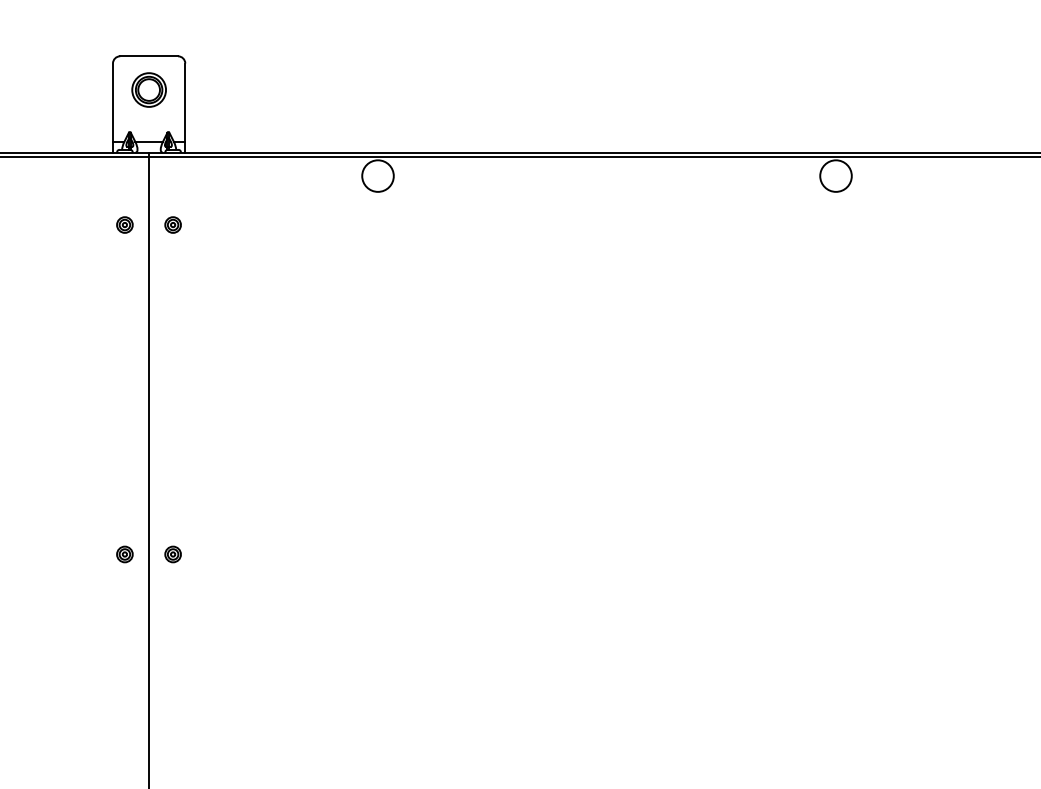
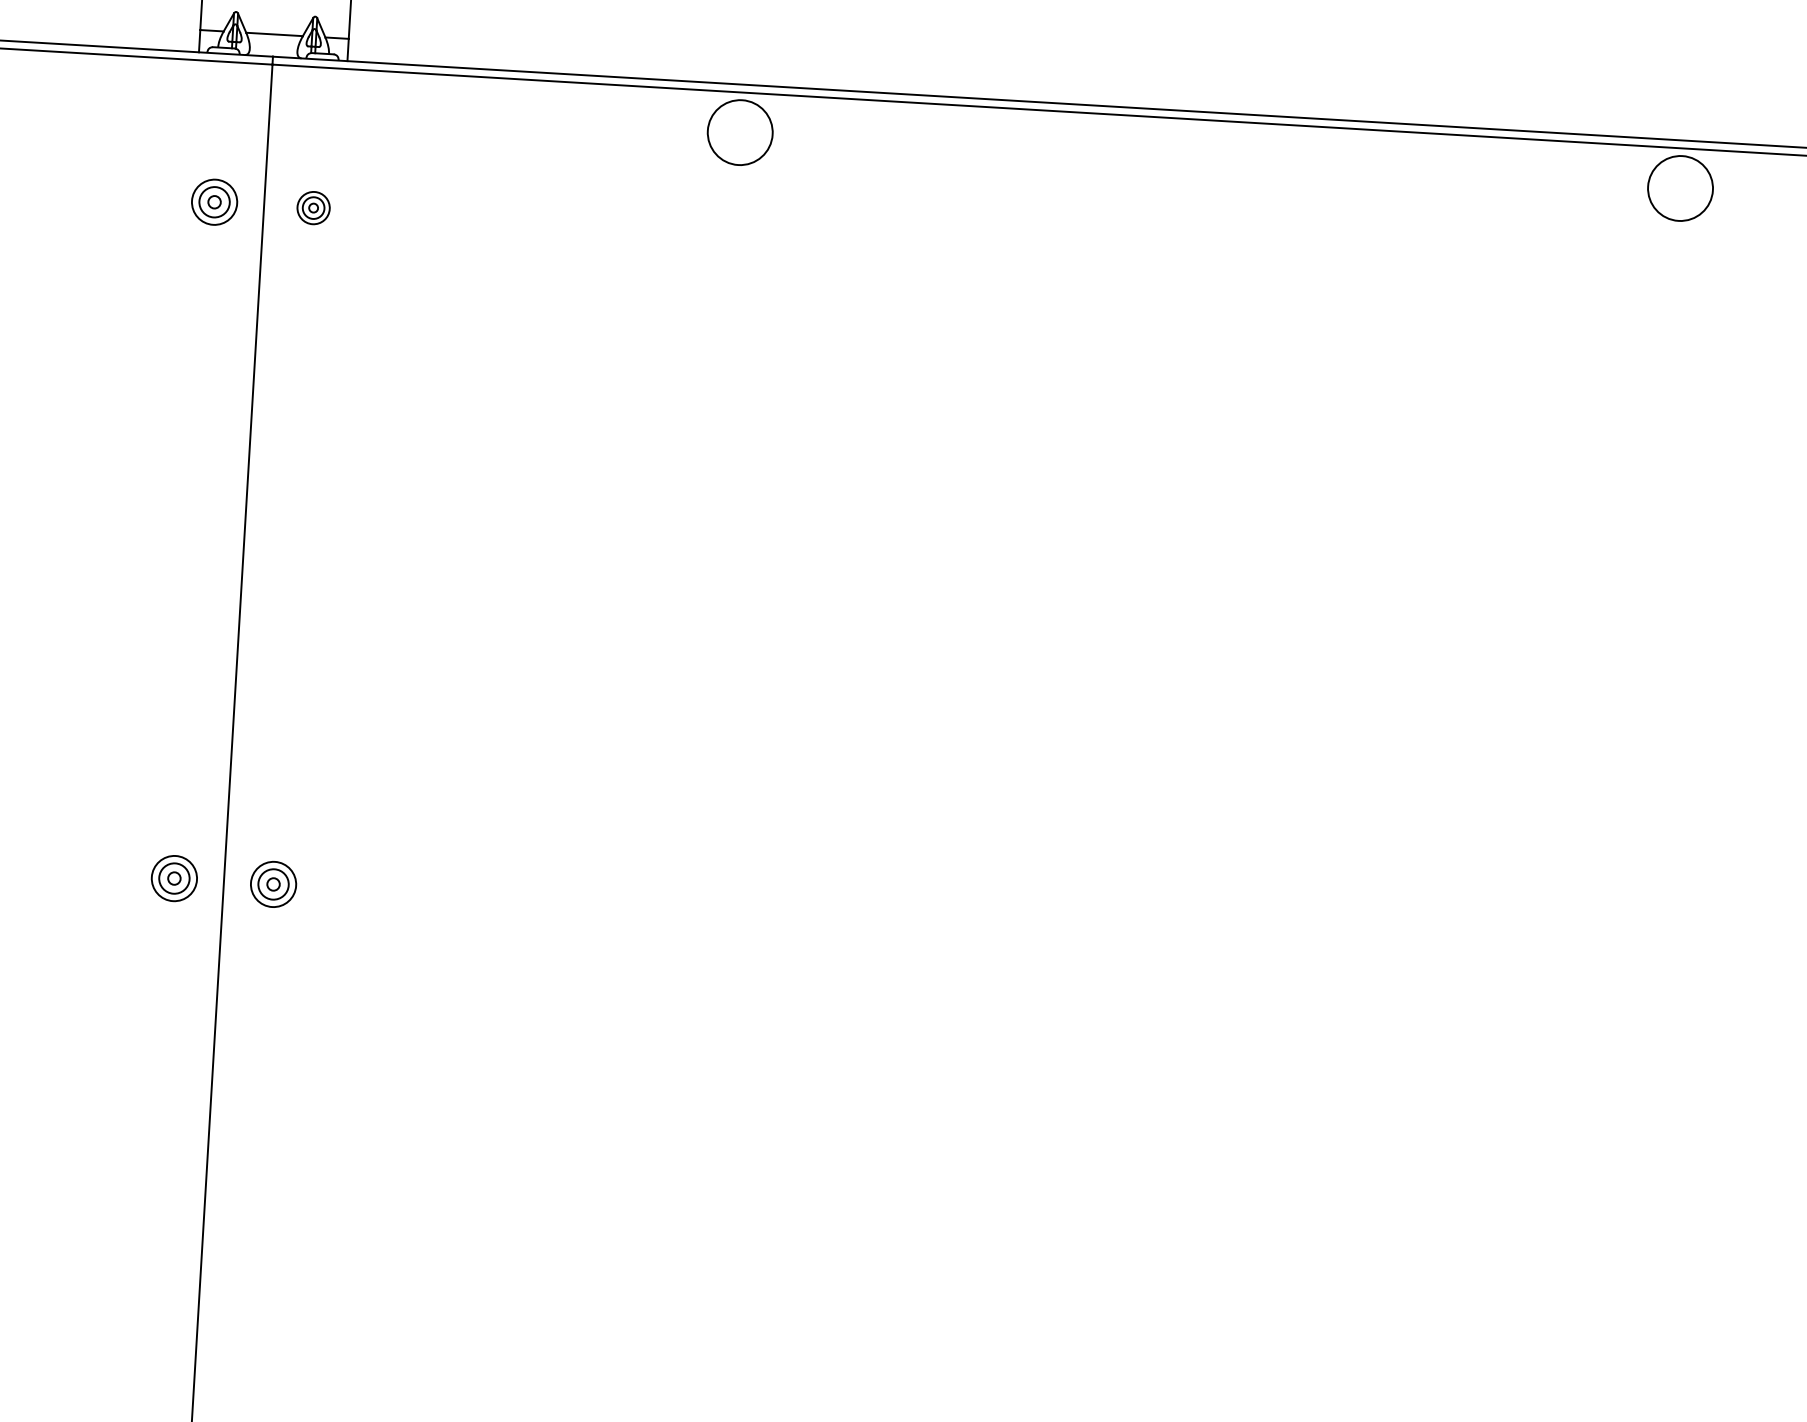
part: (124, 224) -> (213, 201), size x1.4
part: (124, 554) -> (173, 878), size x1.4
part: (172, 554) -> (272, 884), size x1.4

